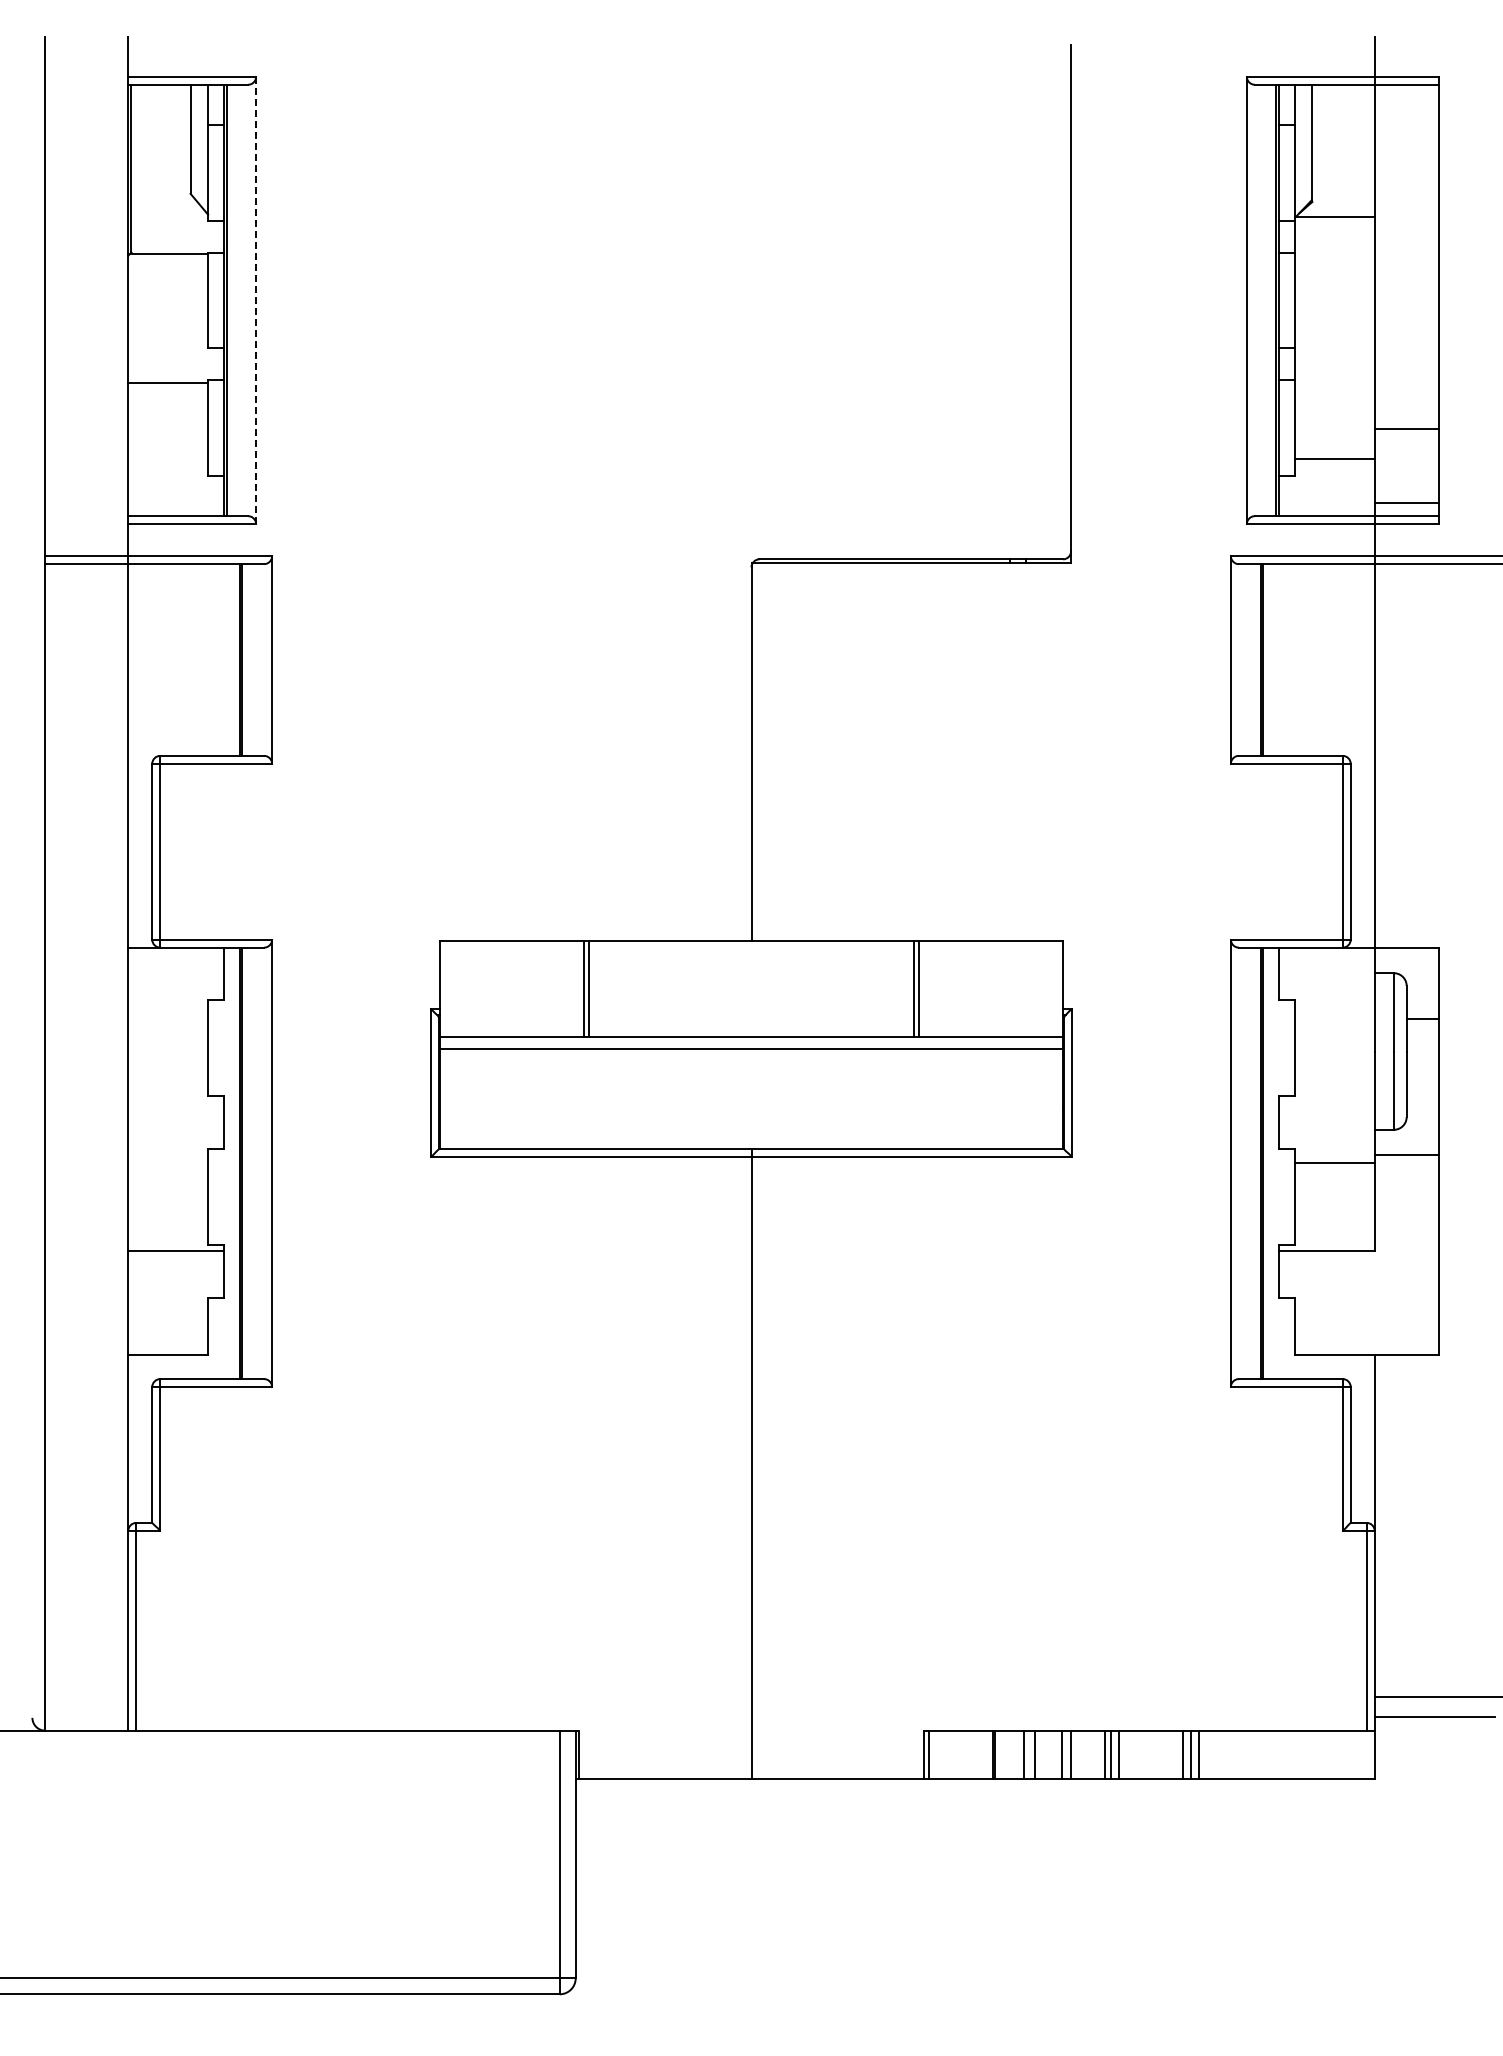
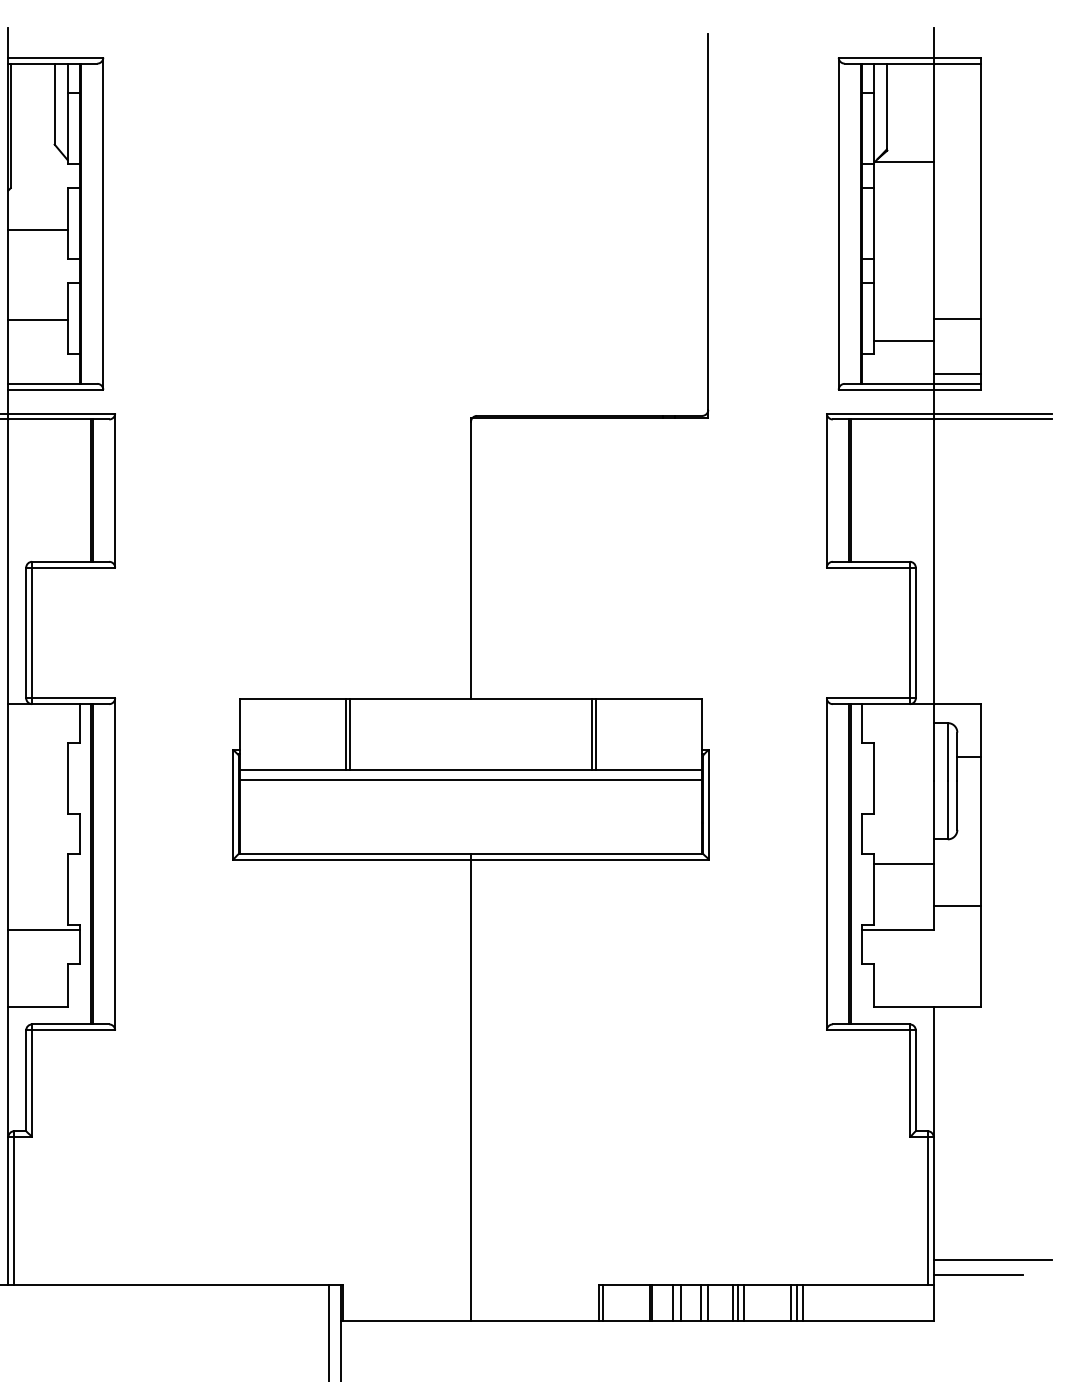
line: (168, 254) -> (38, 229), moved
line: (256, 300) -> (103, 223), dashed -> solid
line: (168, 382) -> (38, 319), moved
line: (1406, 1155) -> (957, 905), moved

